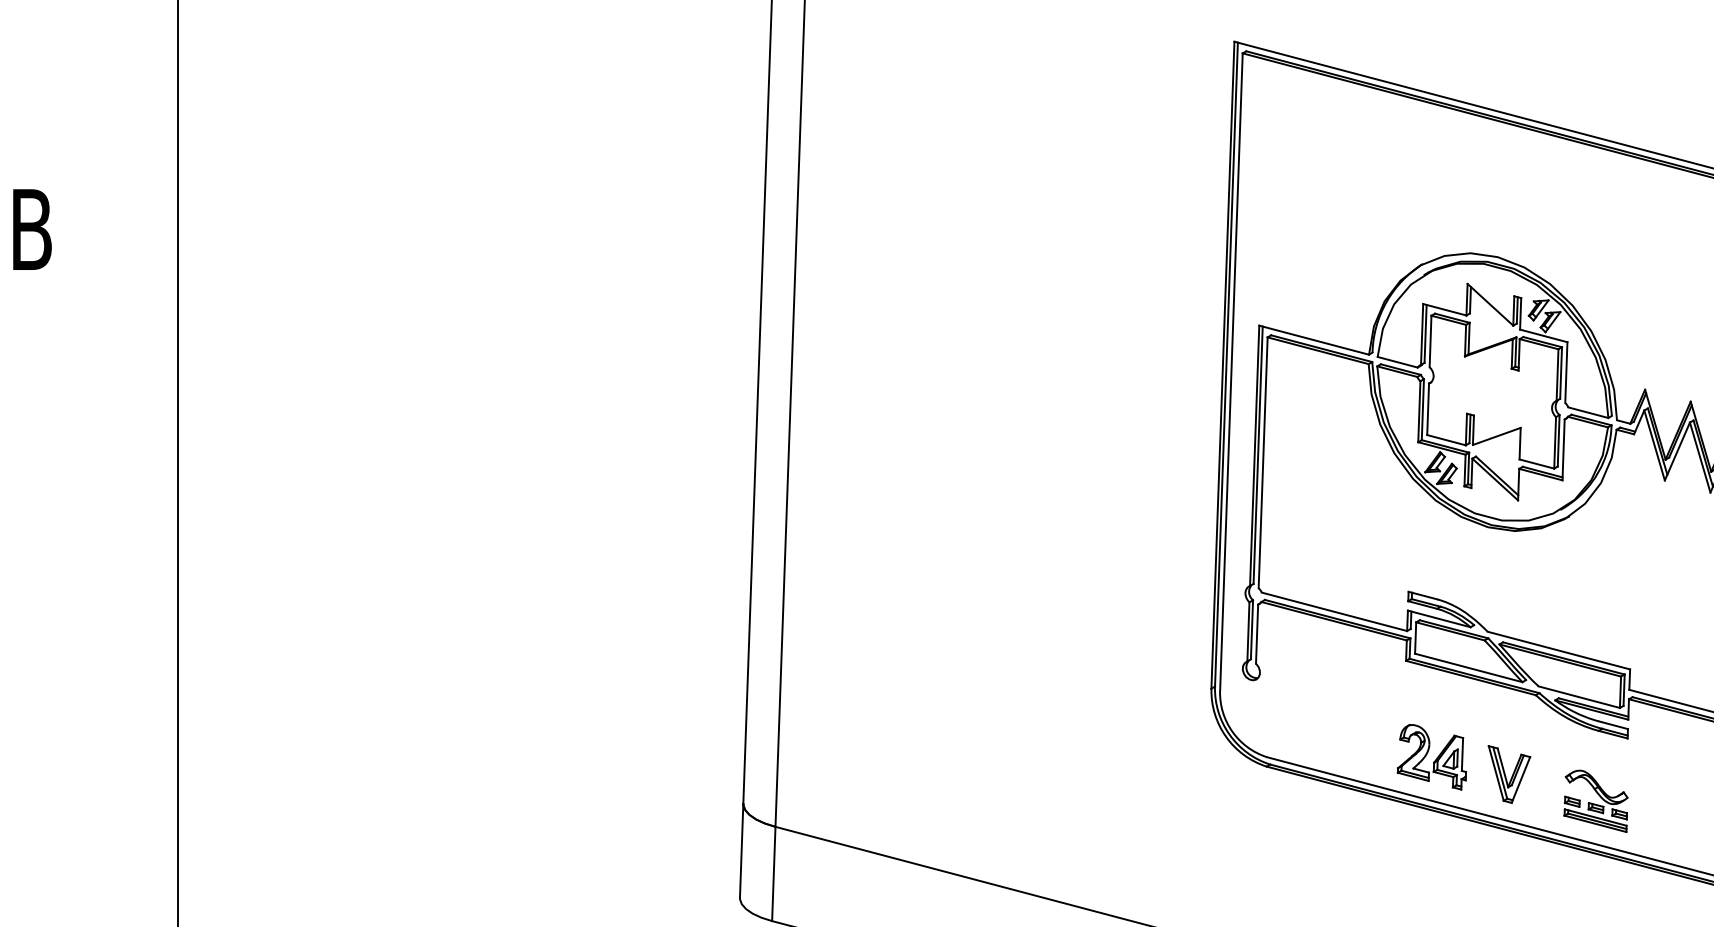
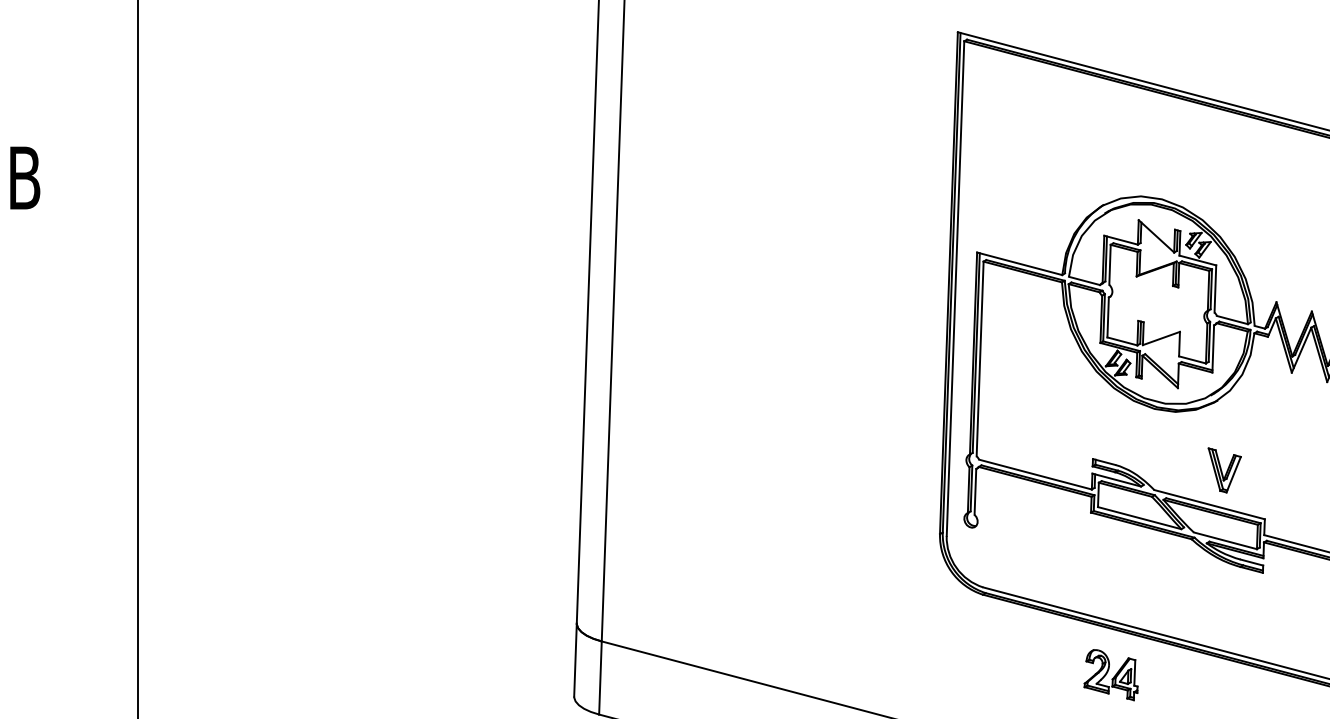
part: (1431, 757) -> (1110, 675), moved
part: (1509, 774) -> (1224, 470), moved
part: (1595, 800) -> (1238, 620), removed

